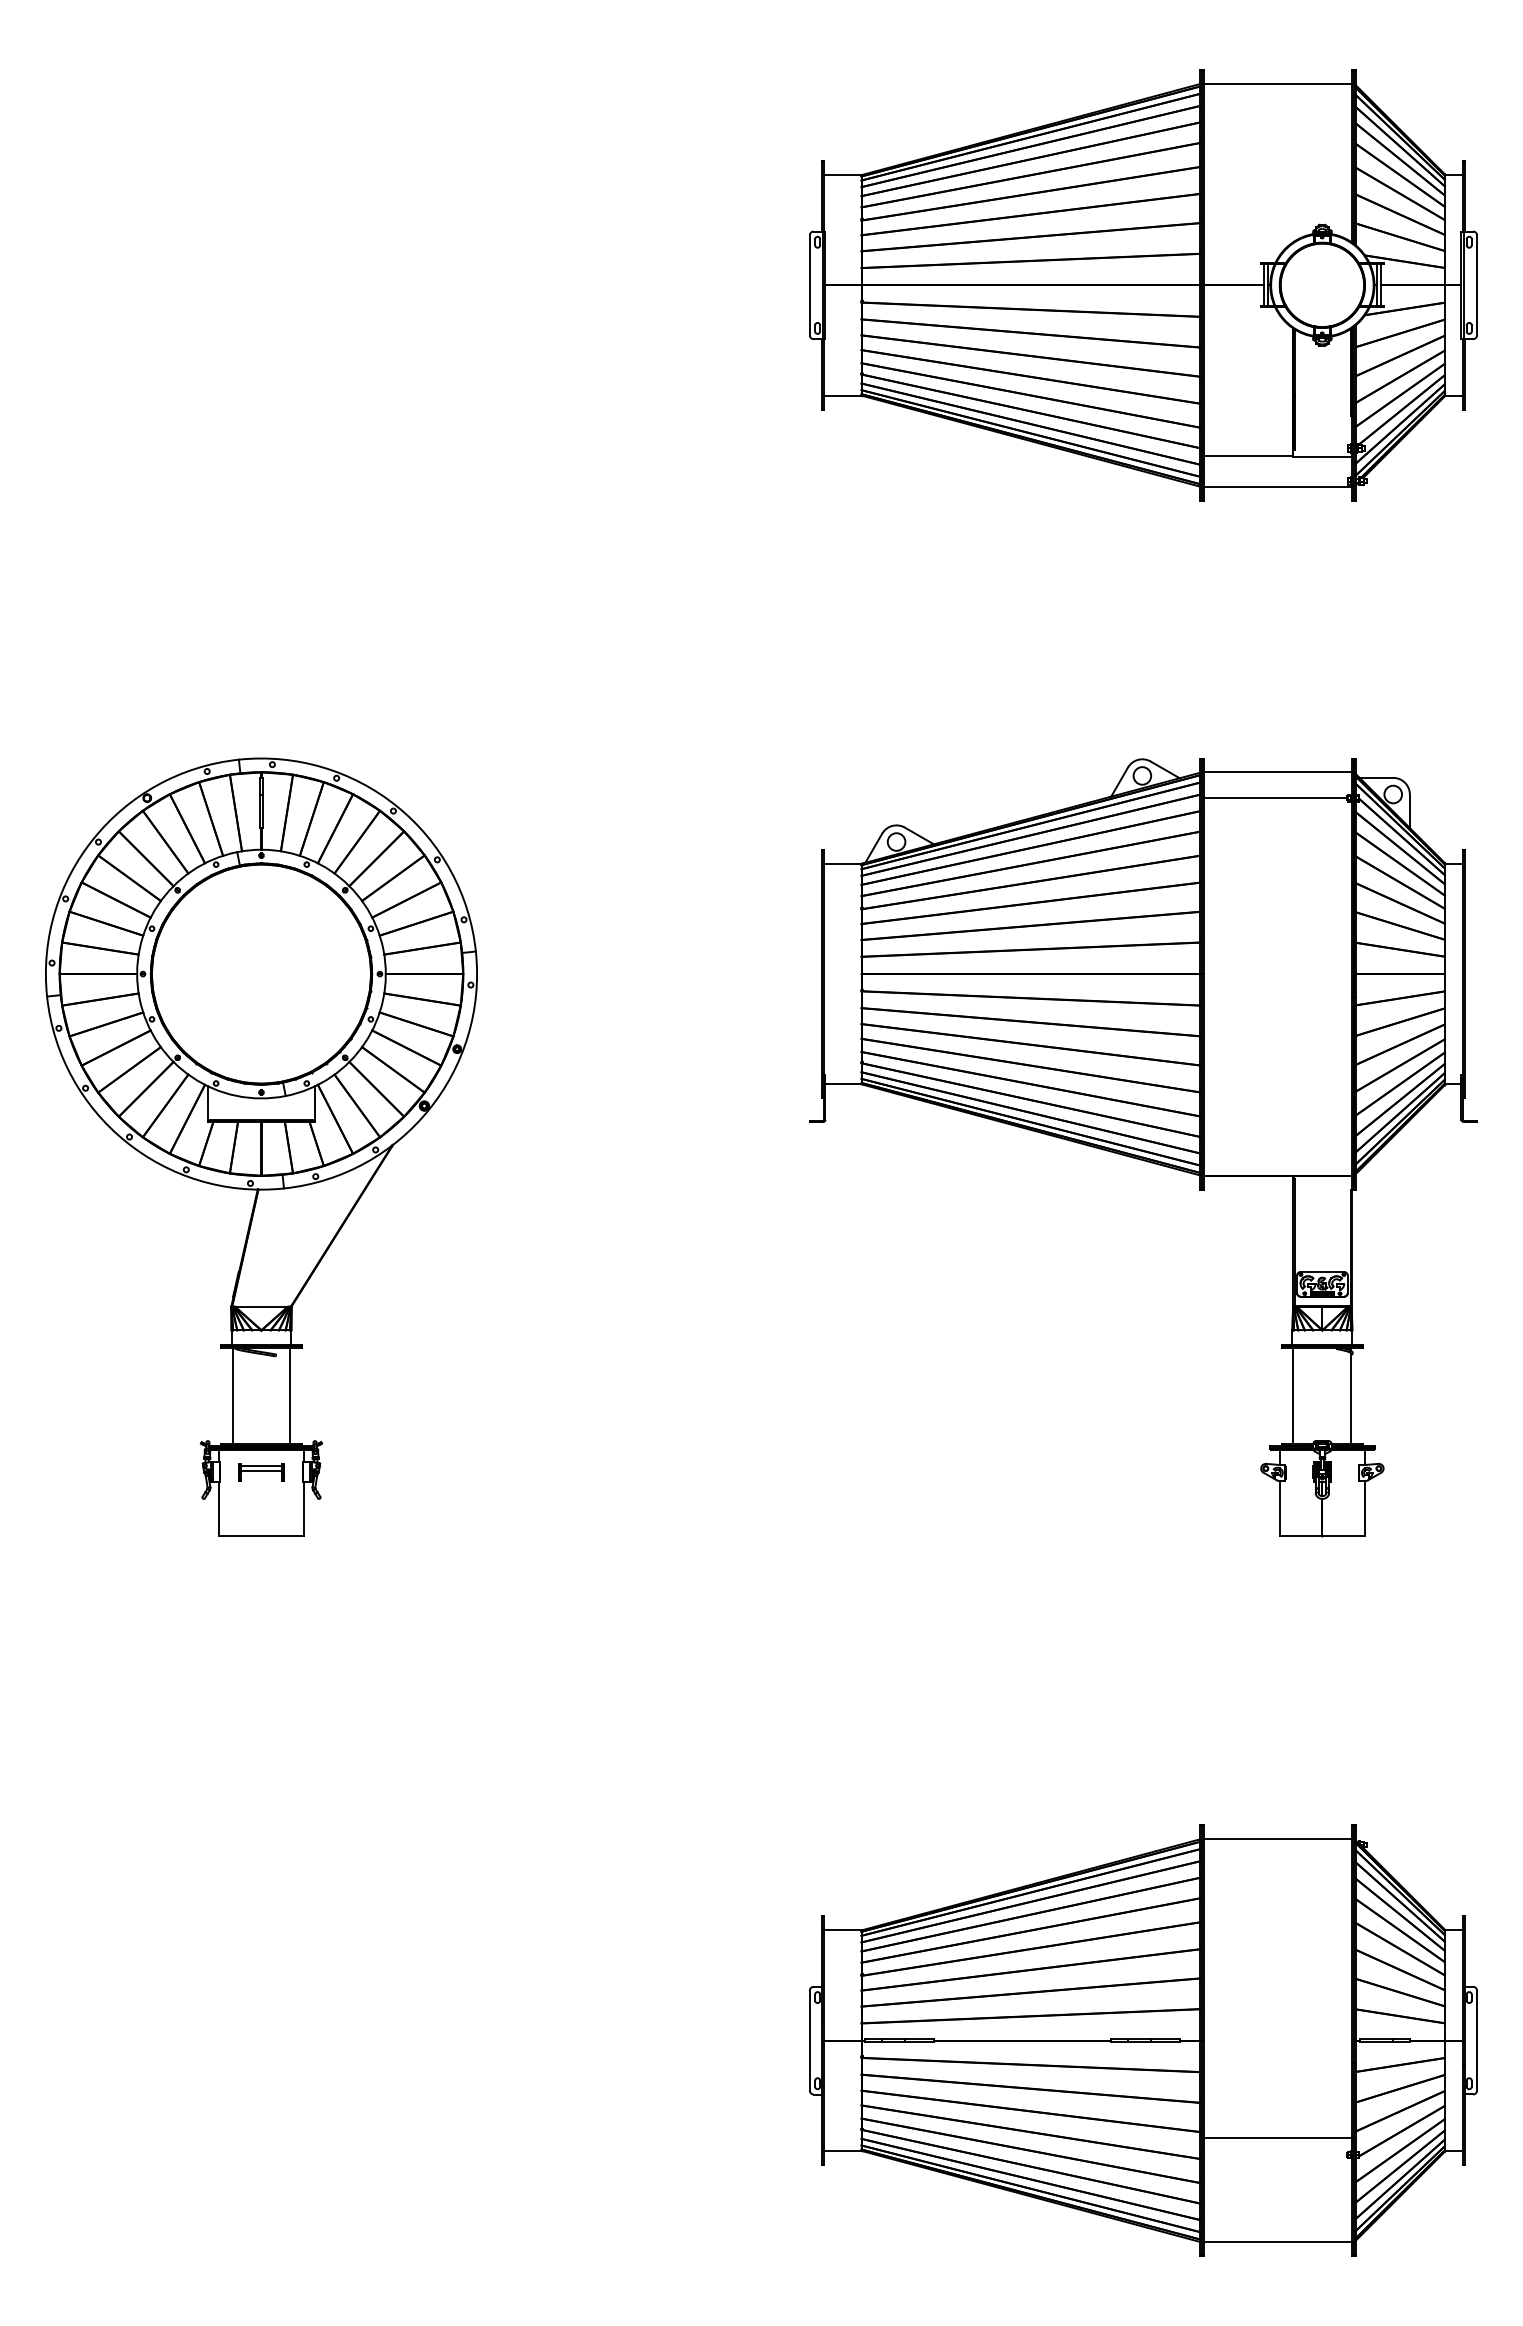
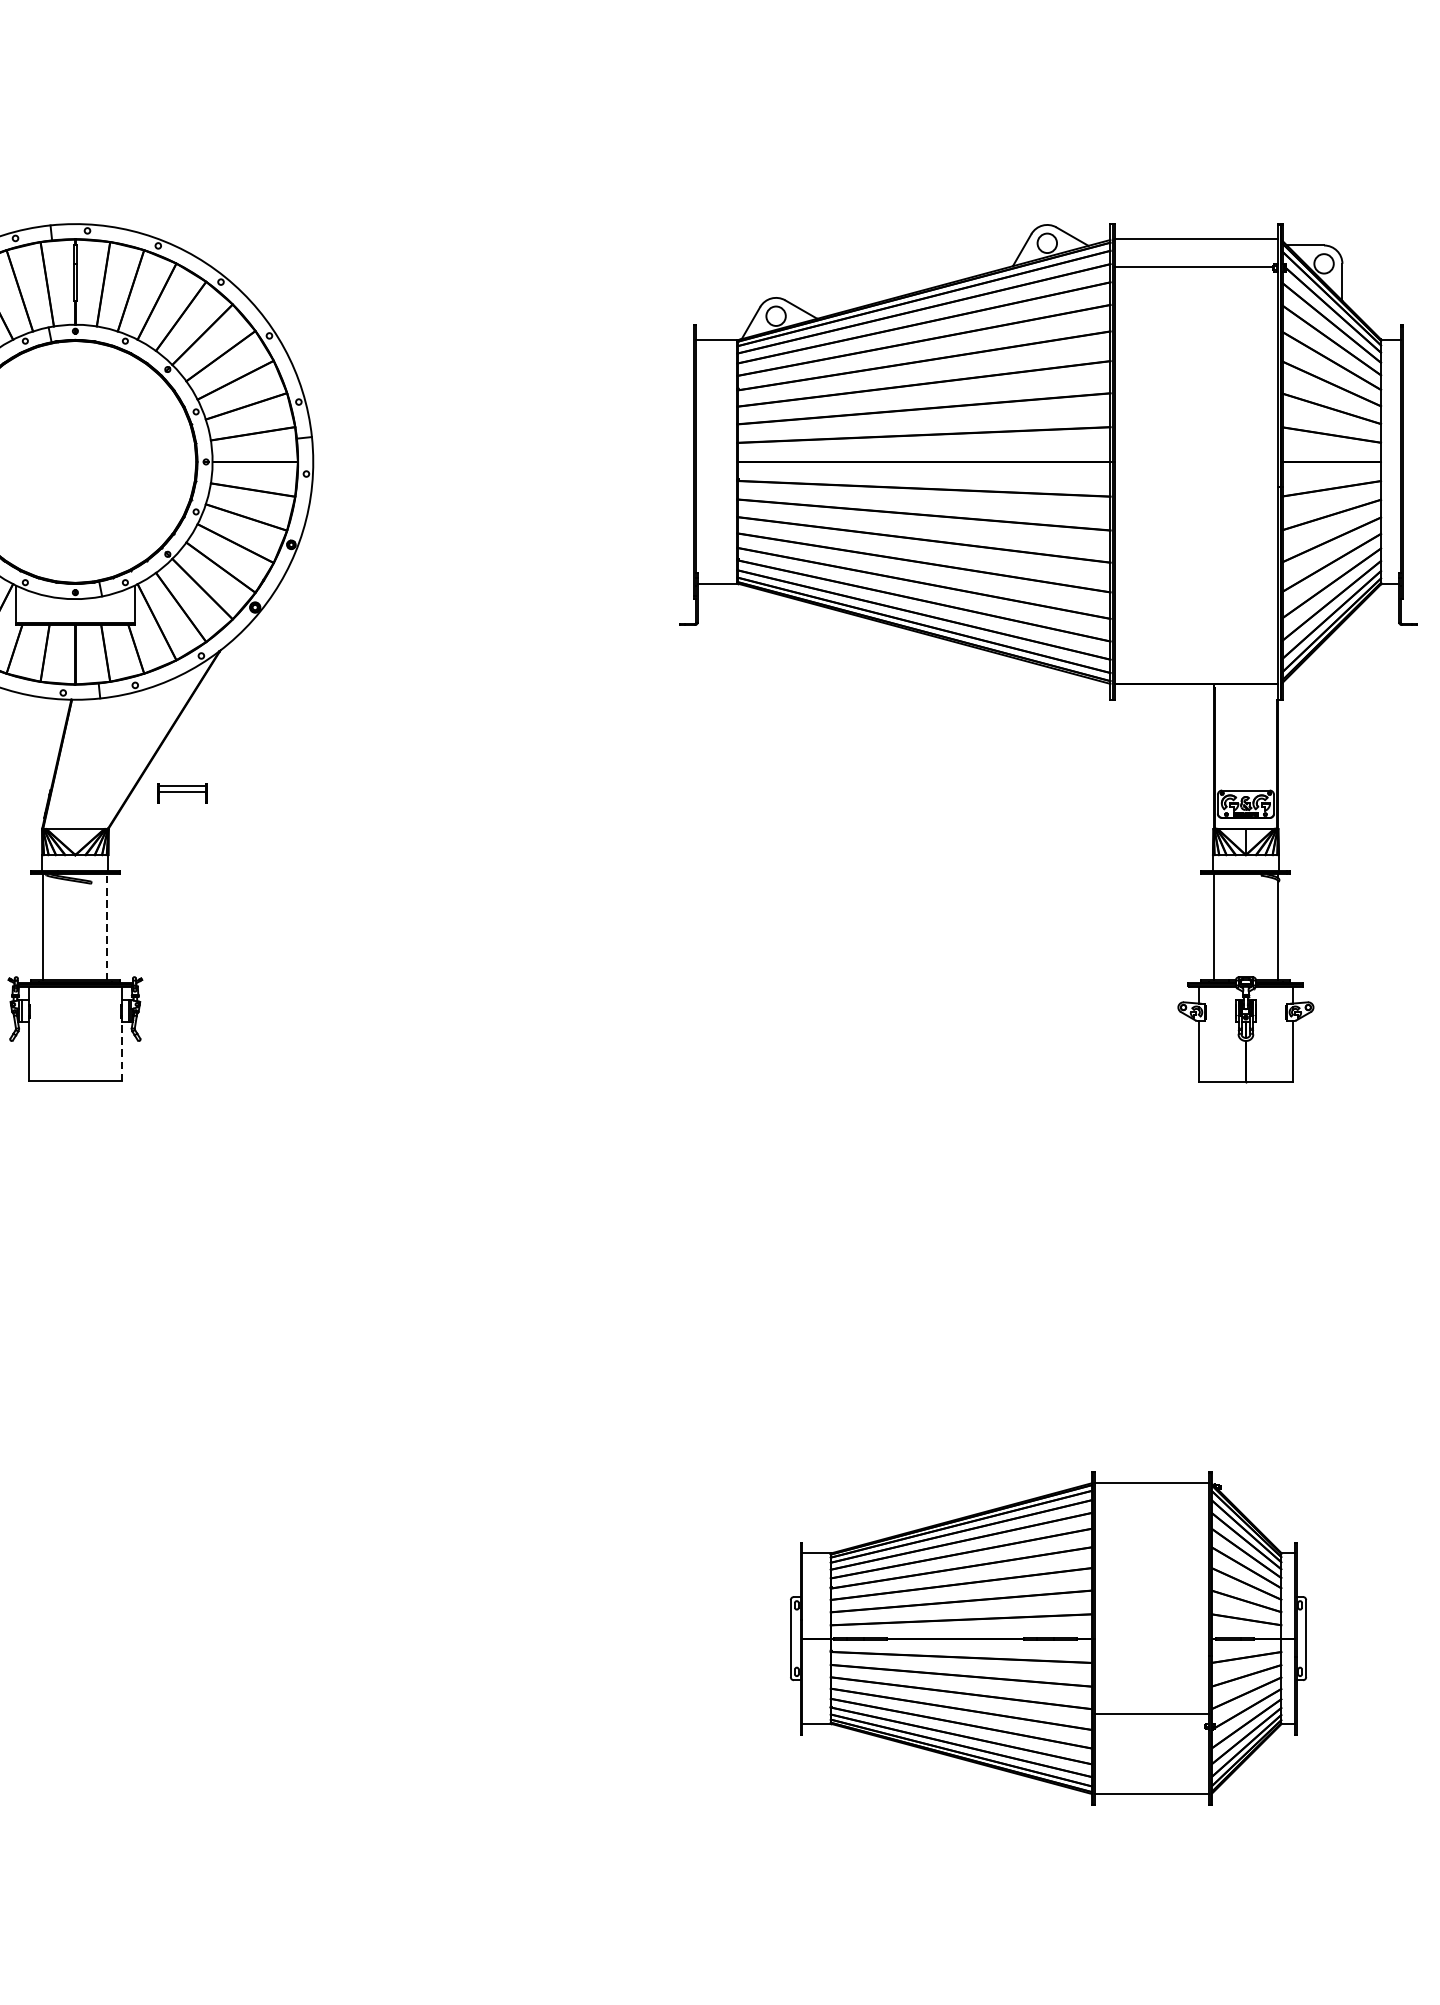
line: (290, 1395) -> (107, 926), solid -> dashed
part: (261, 1472) -> (182, 793), moved
line: (303, 1508) -> (121, 1051), solid -> dashed
part: (1143, 2040) -> (1048, 1638), size x0.7

